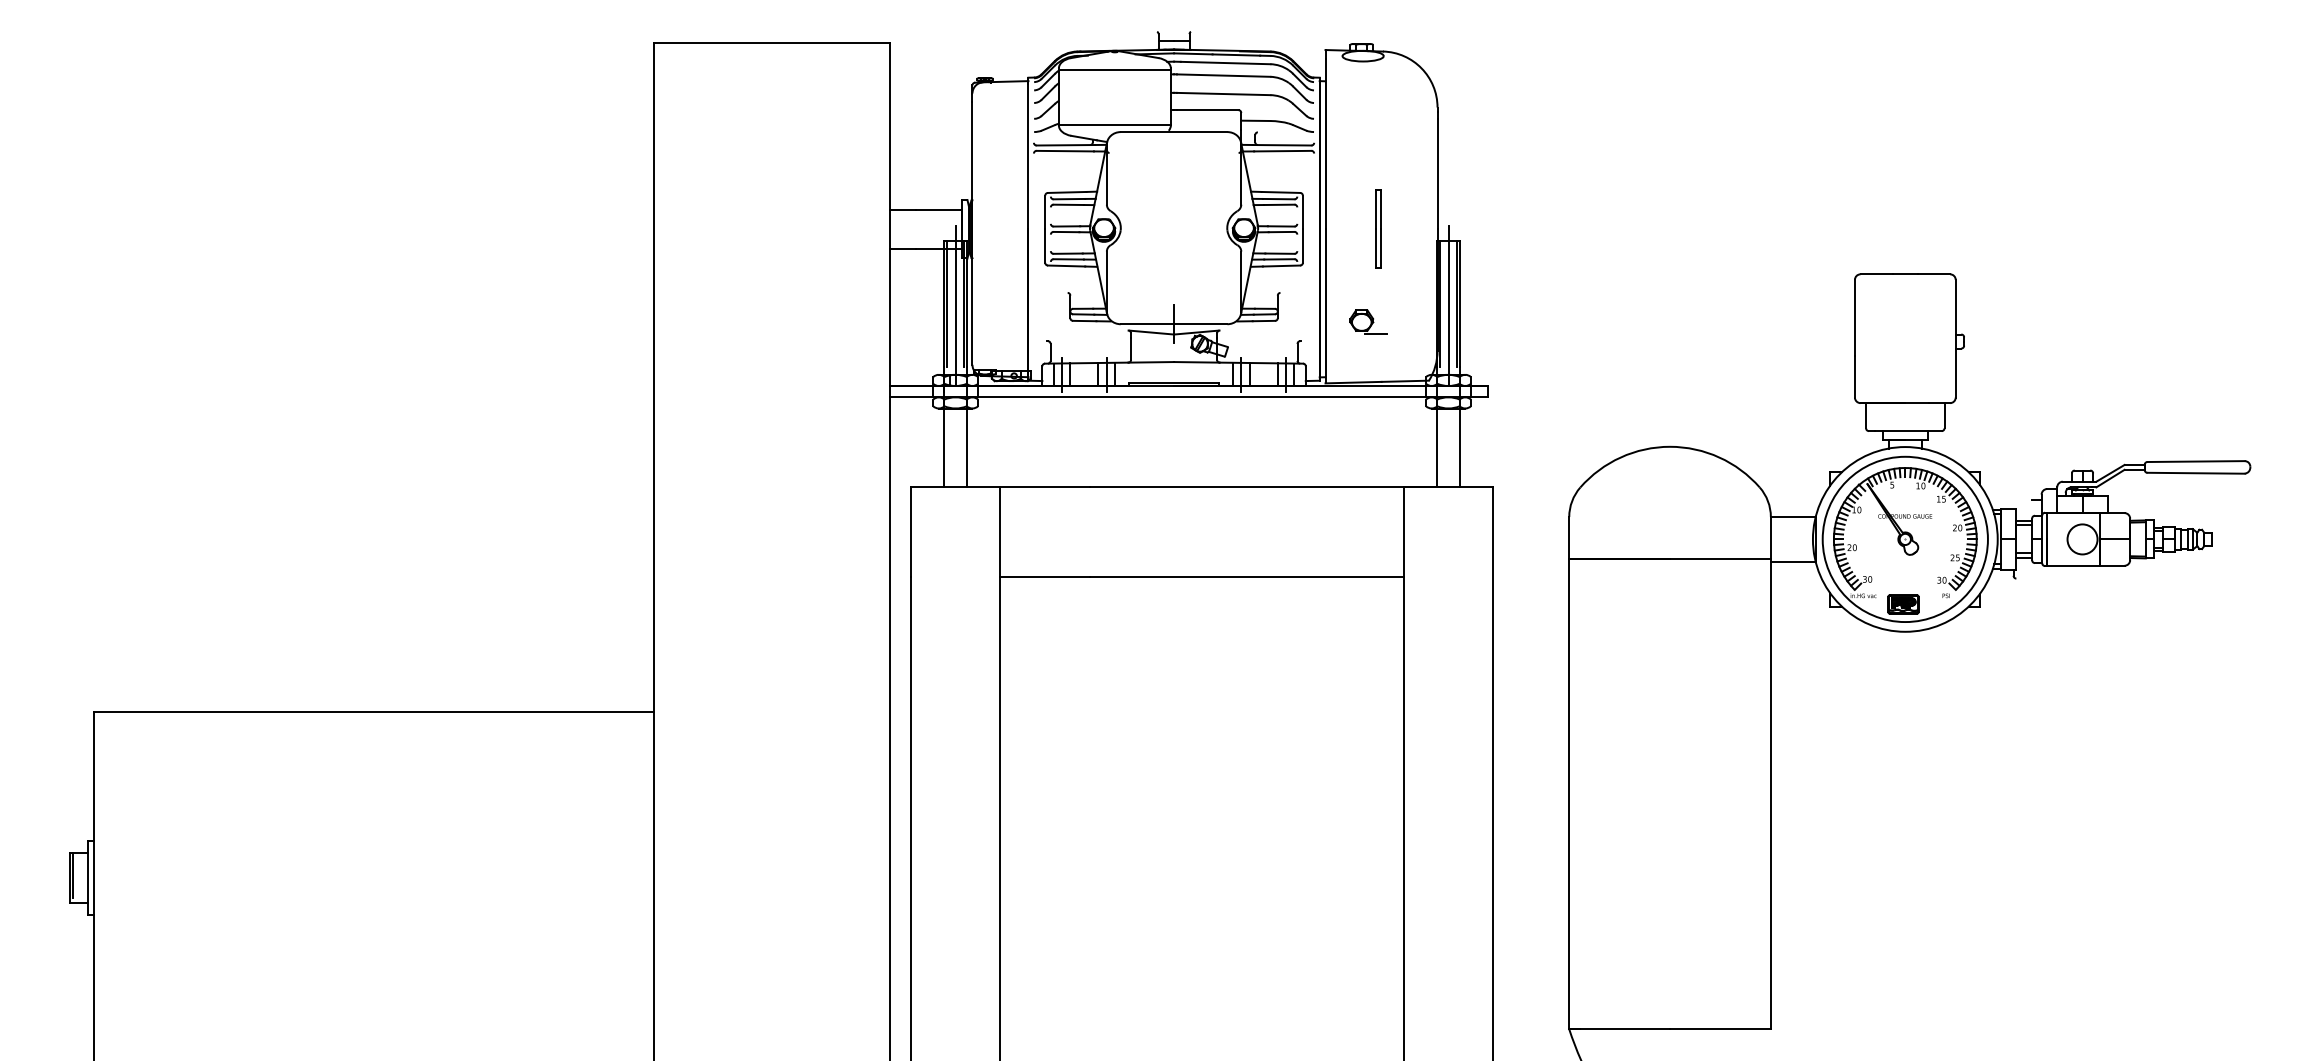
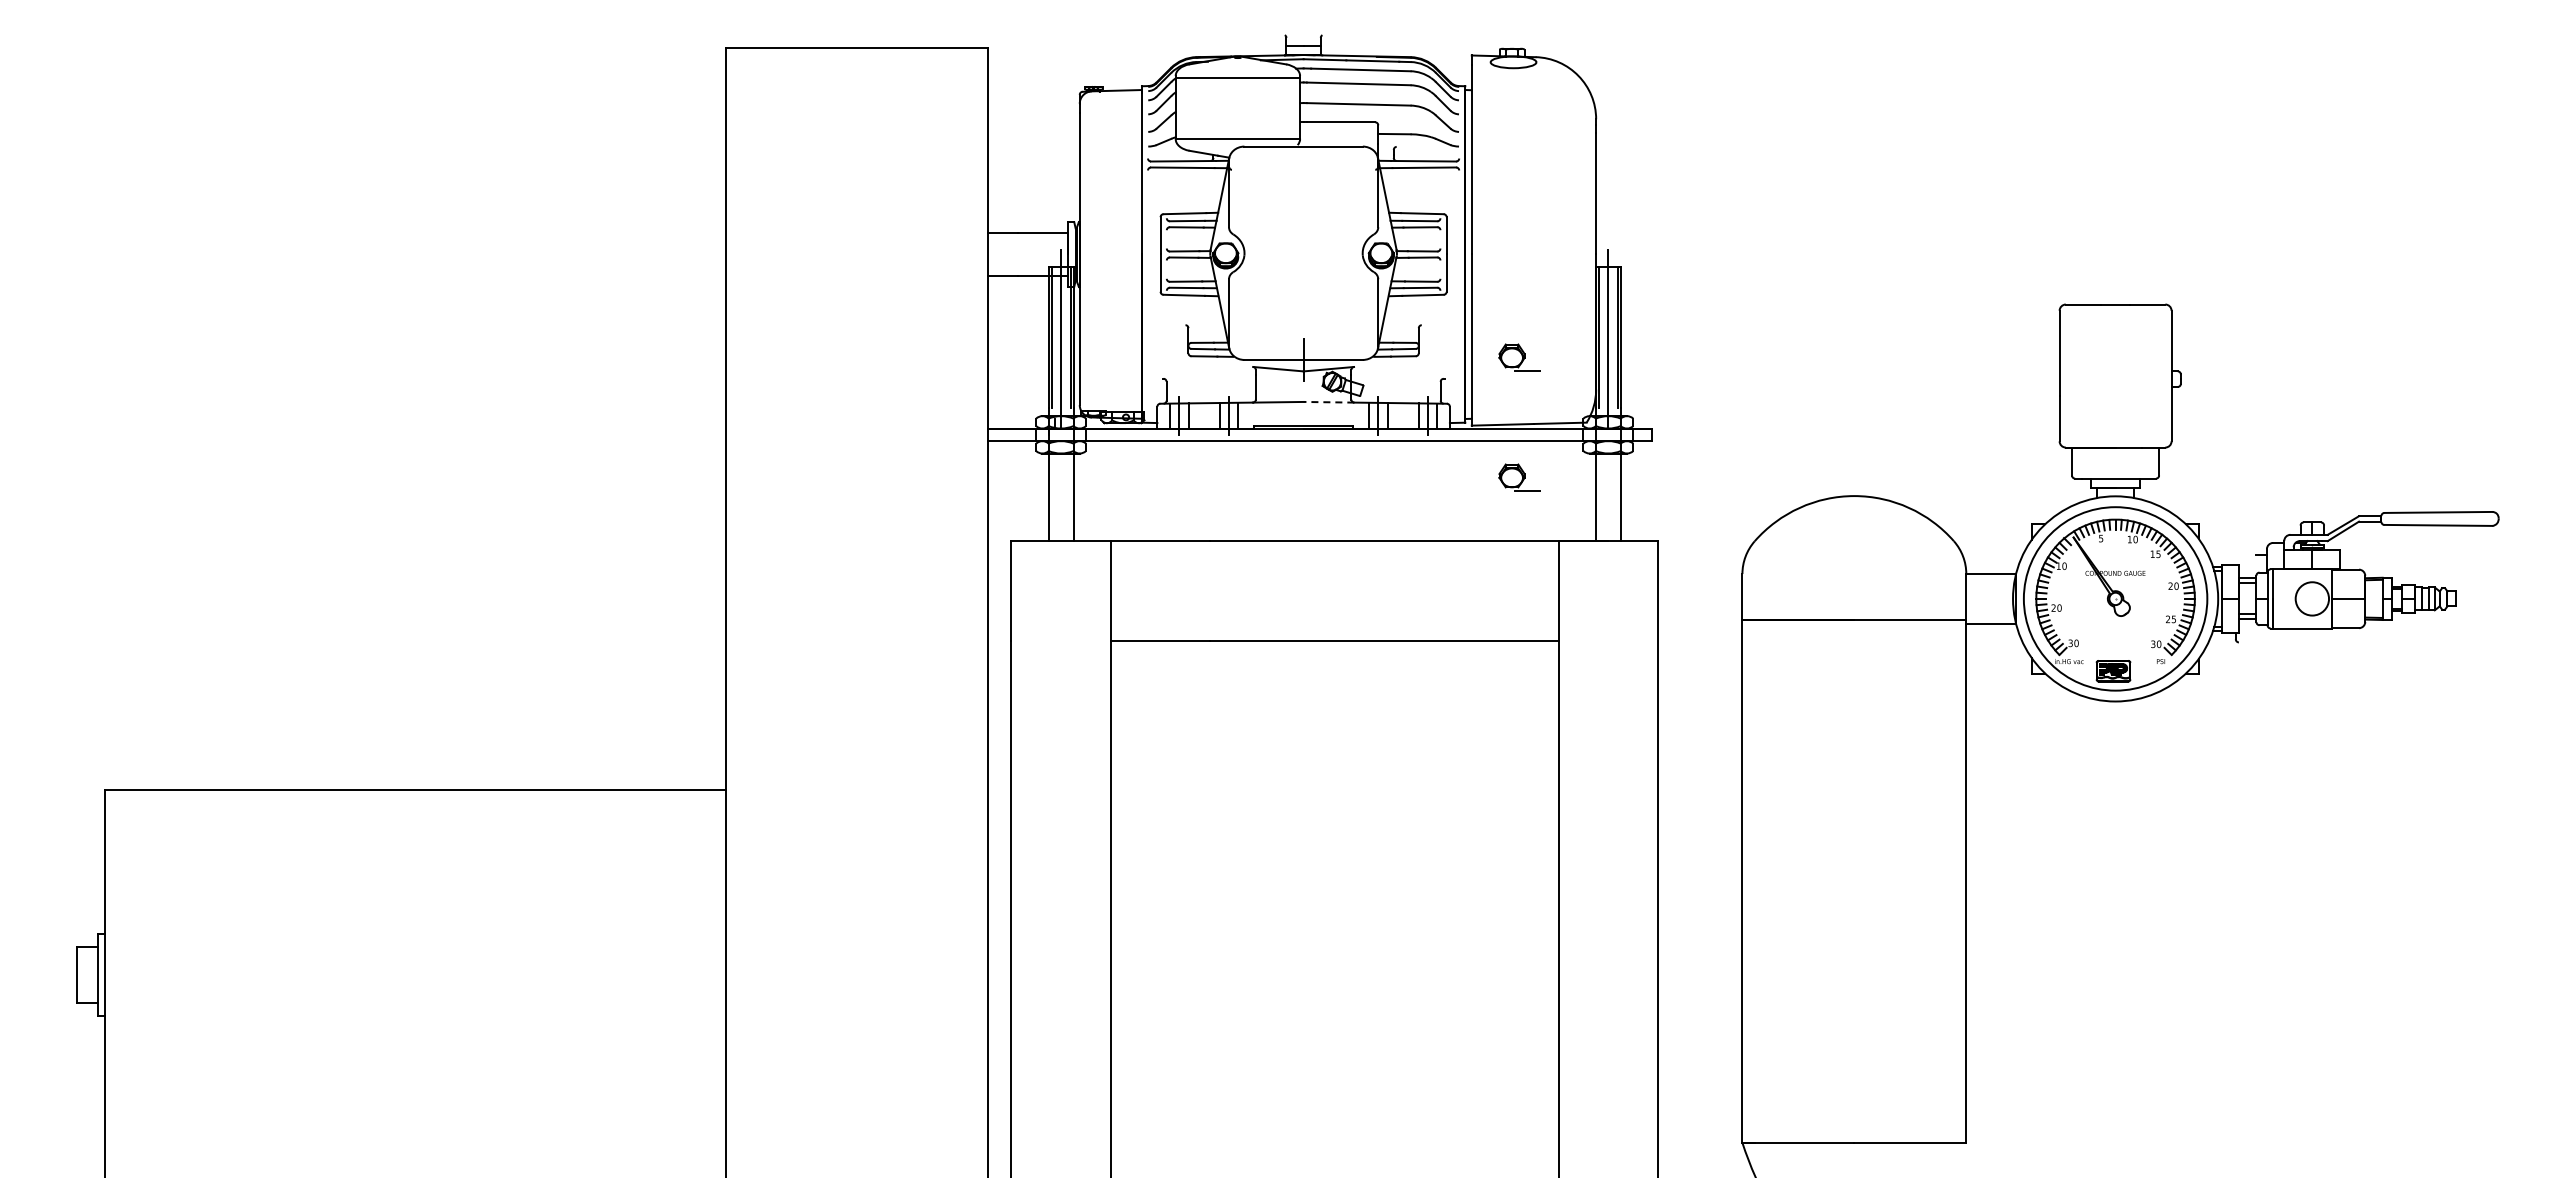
part: (1378, 229) -> (1530, 254), removed
line: (1196, 362) -> (1328, 402), solid -> dashed
part: (1368, 430) -> (1519, 477), added
line: (73, 874) -> (81, 971), removed

